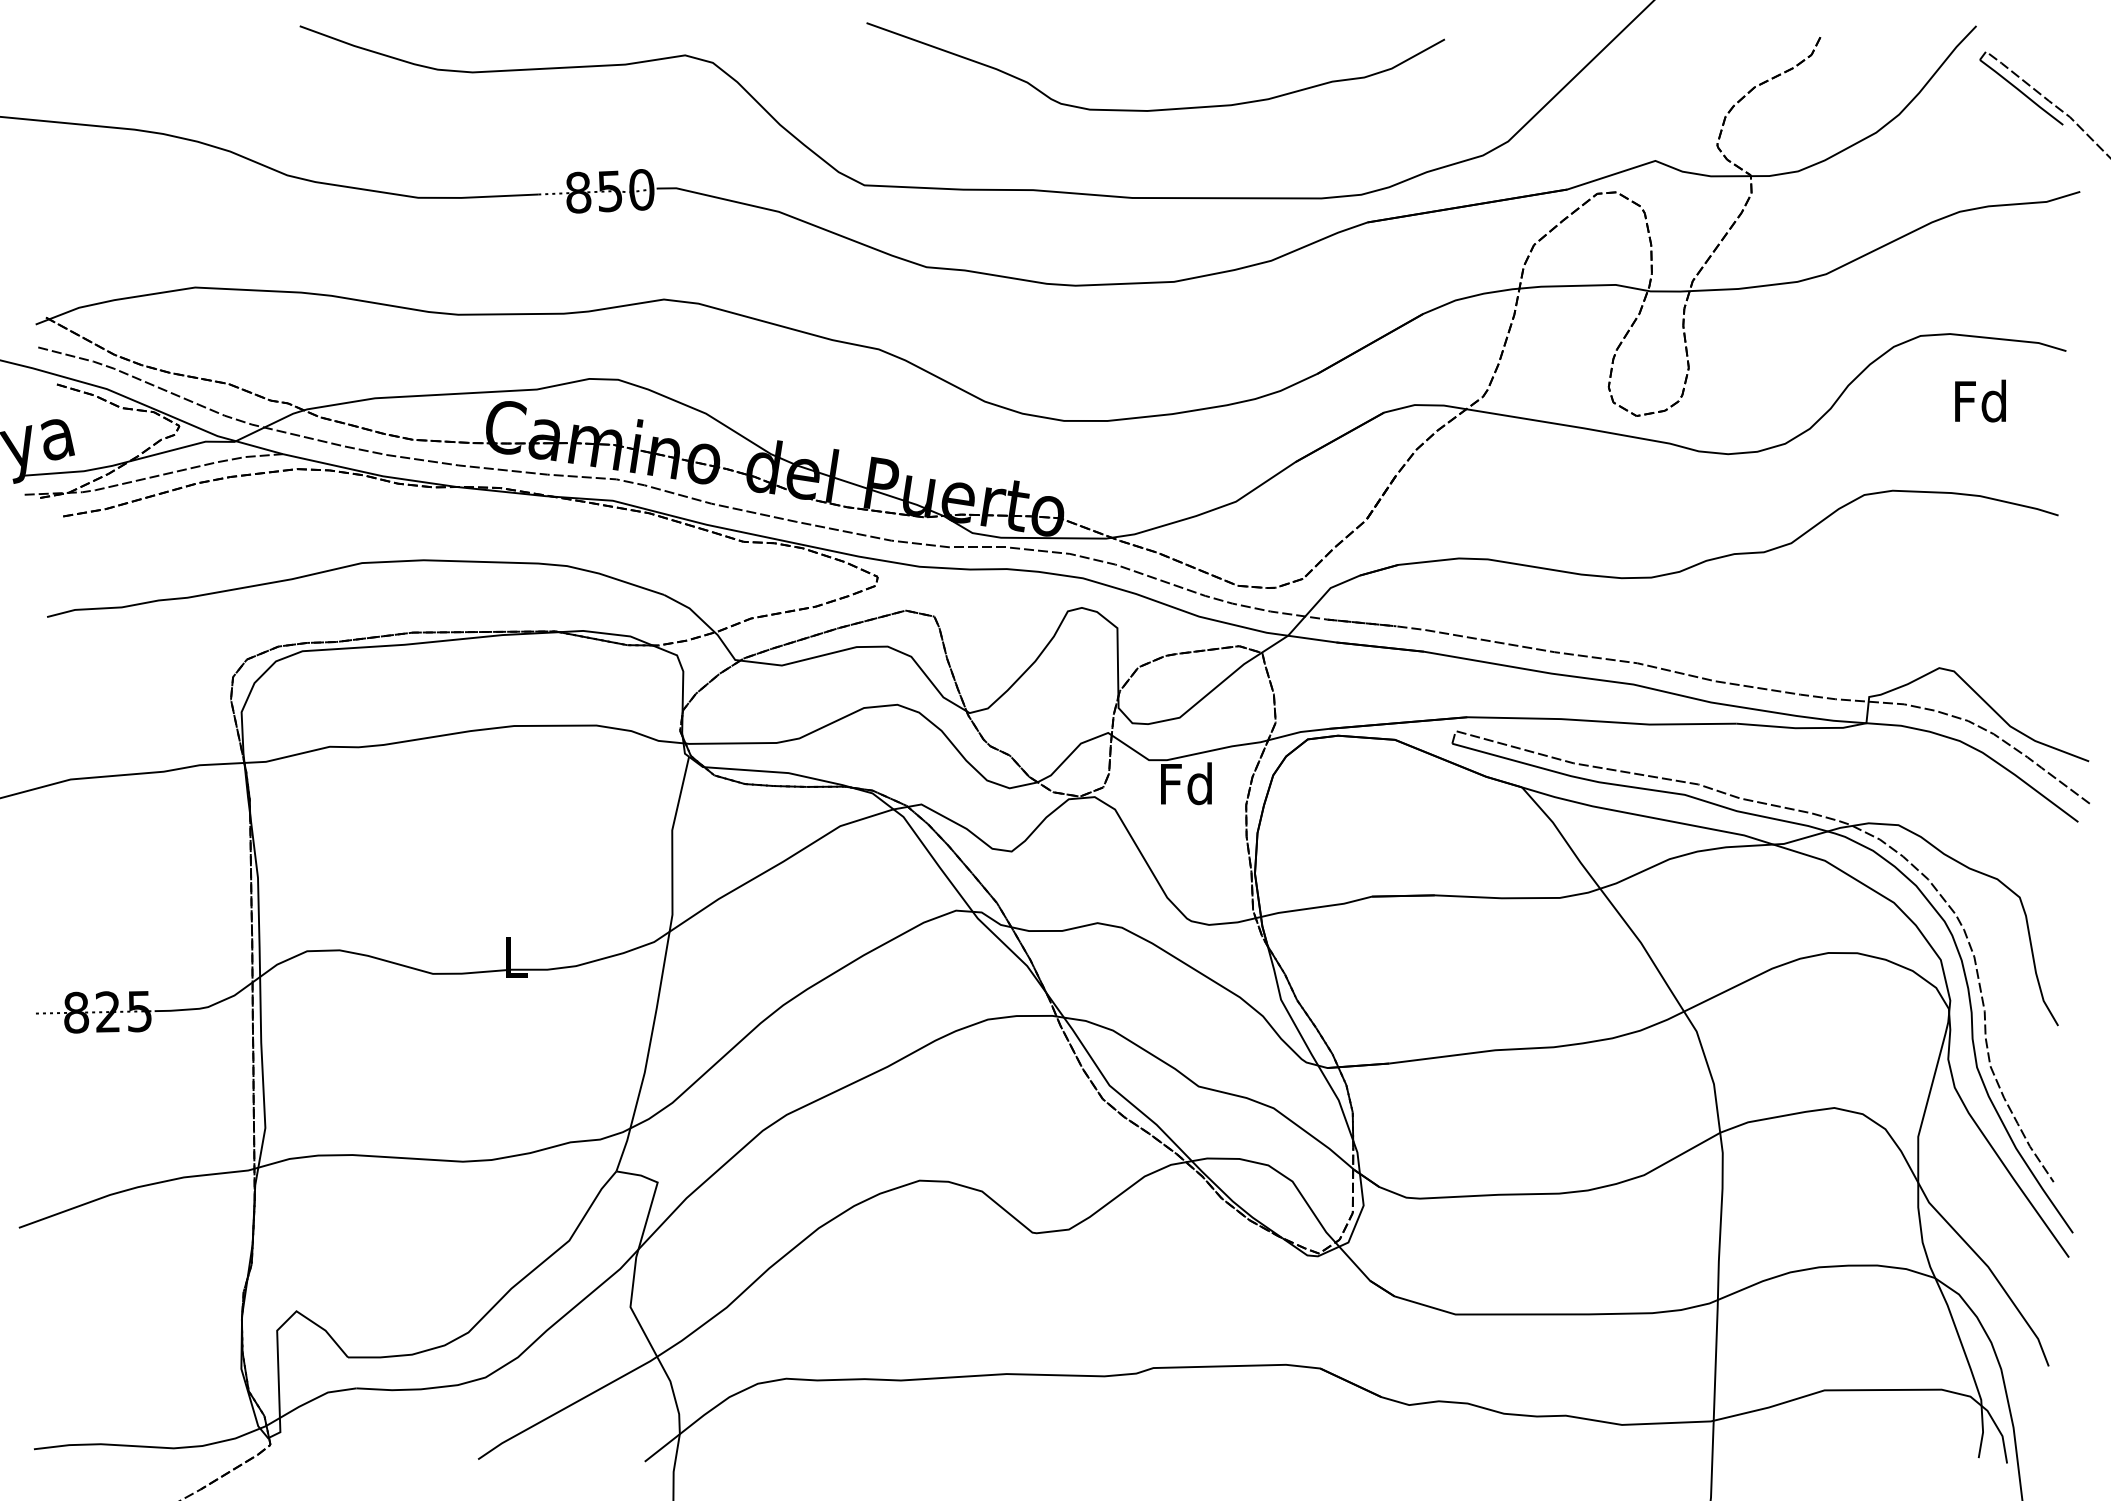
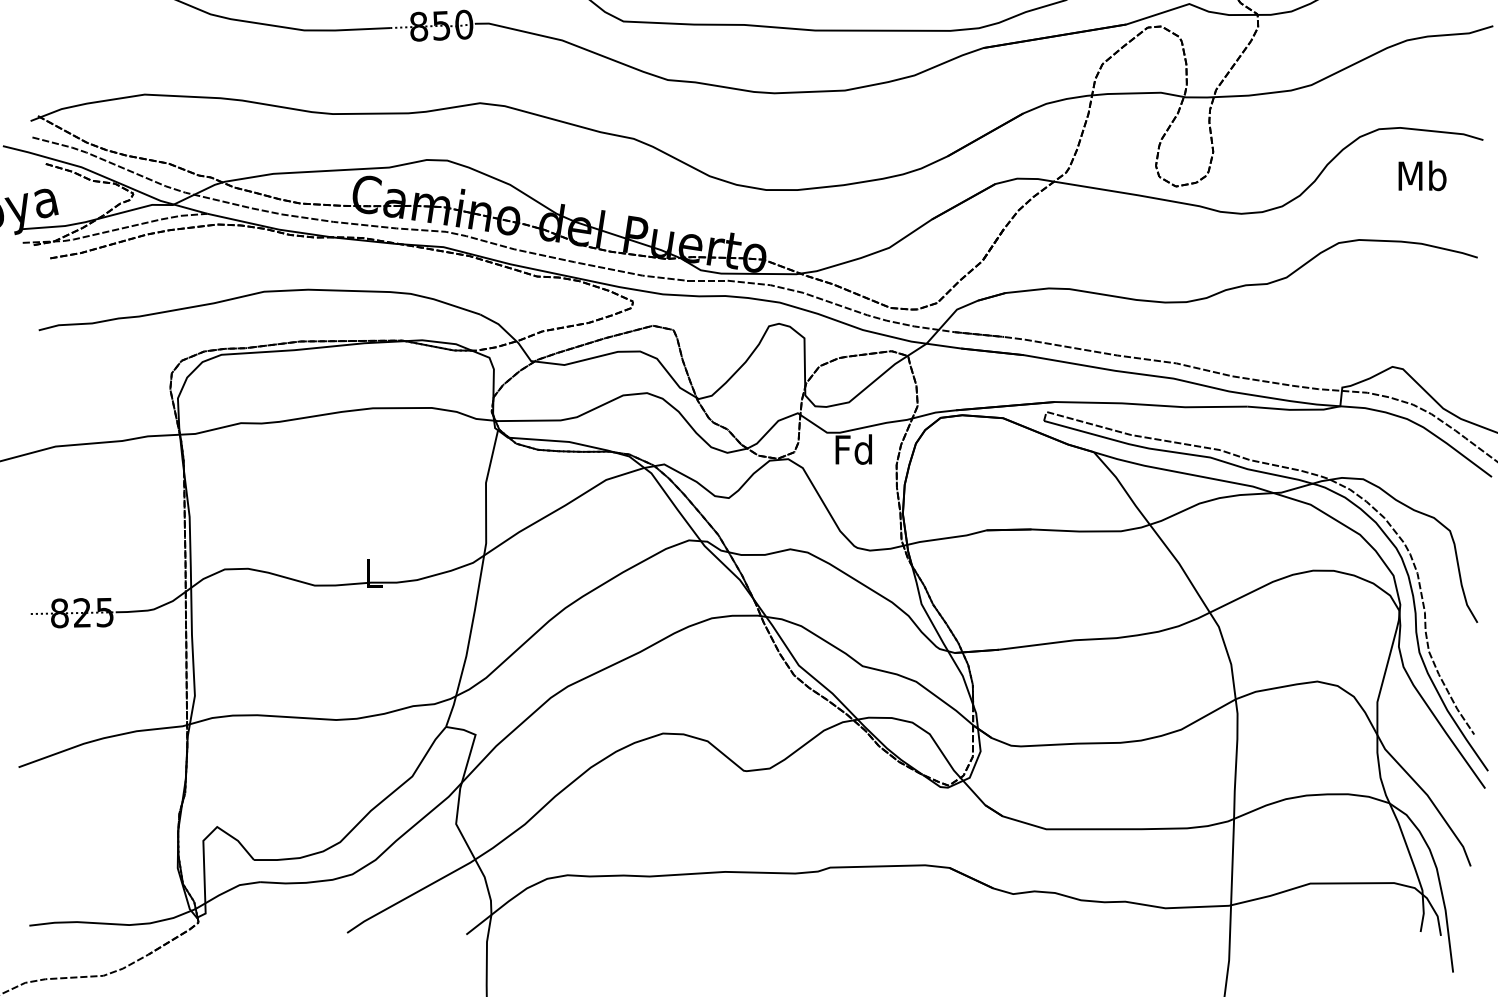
text: (1981, 400) -> (1422, 175), Fd -> Mb

